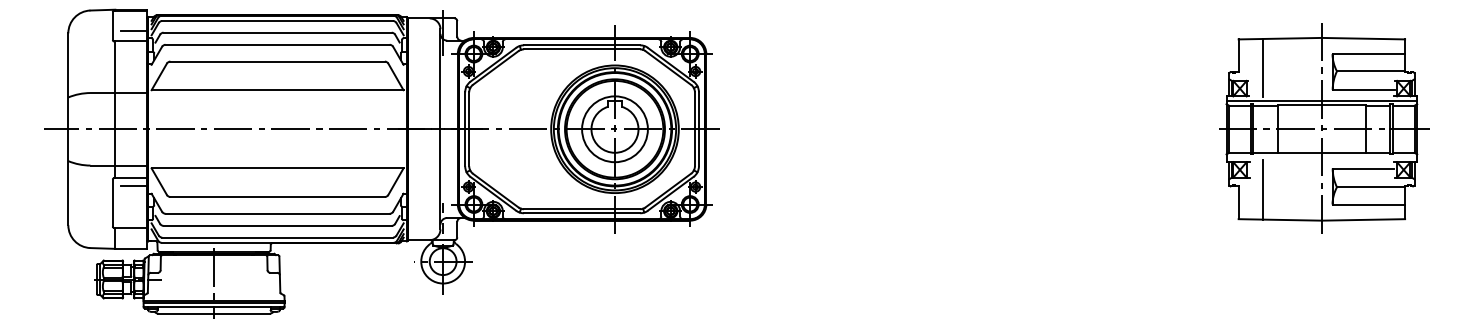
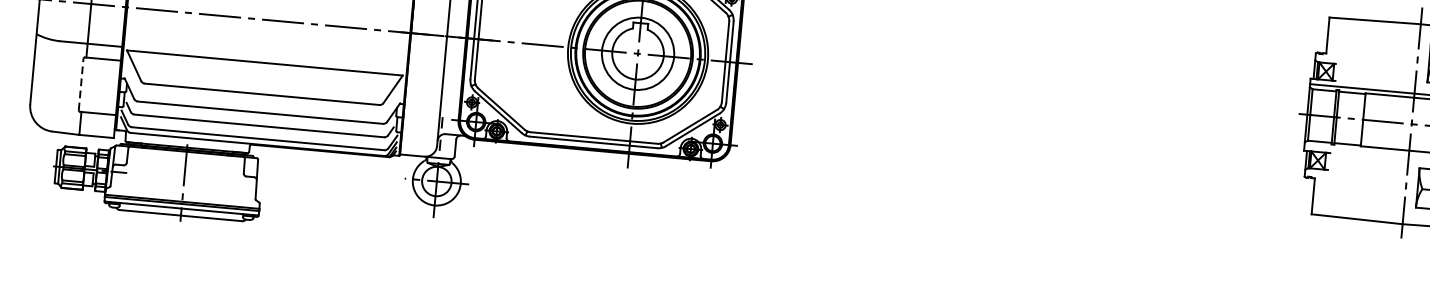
line: (1262, 68) -> (1352, 51), removed
line: (133, 186) -> (105, 68), removed
line: (1262, 189) -> (1340, 184), removed
line: (112, 203) -> (80, 84), solid -> dashed

